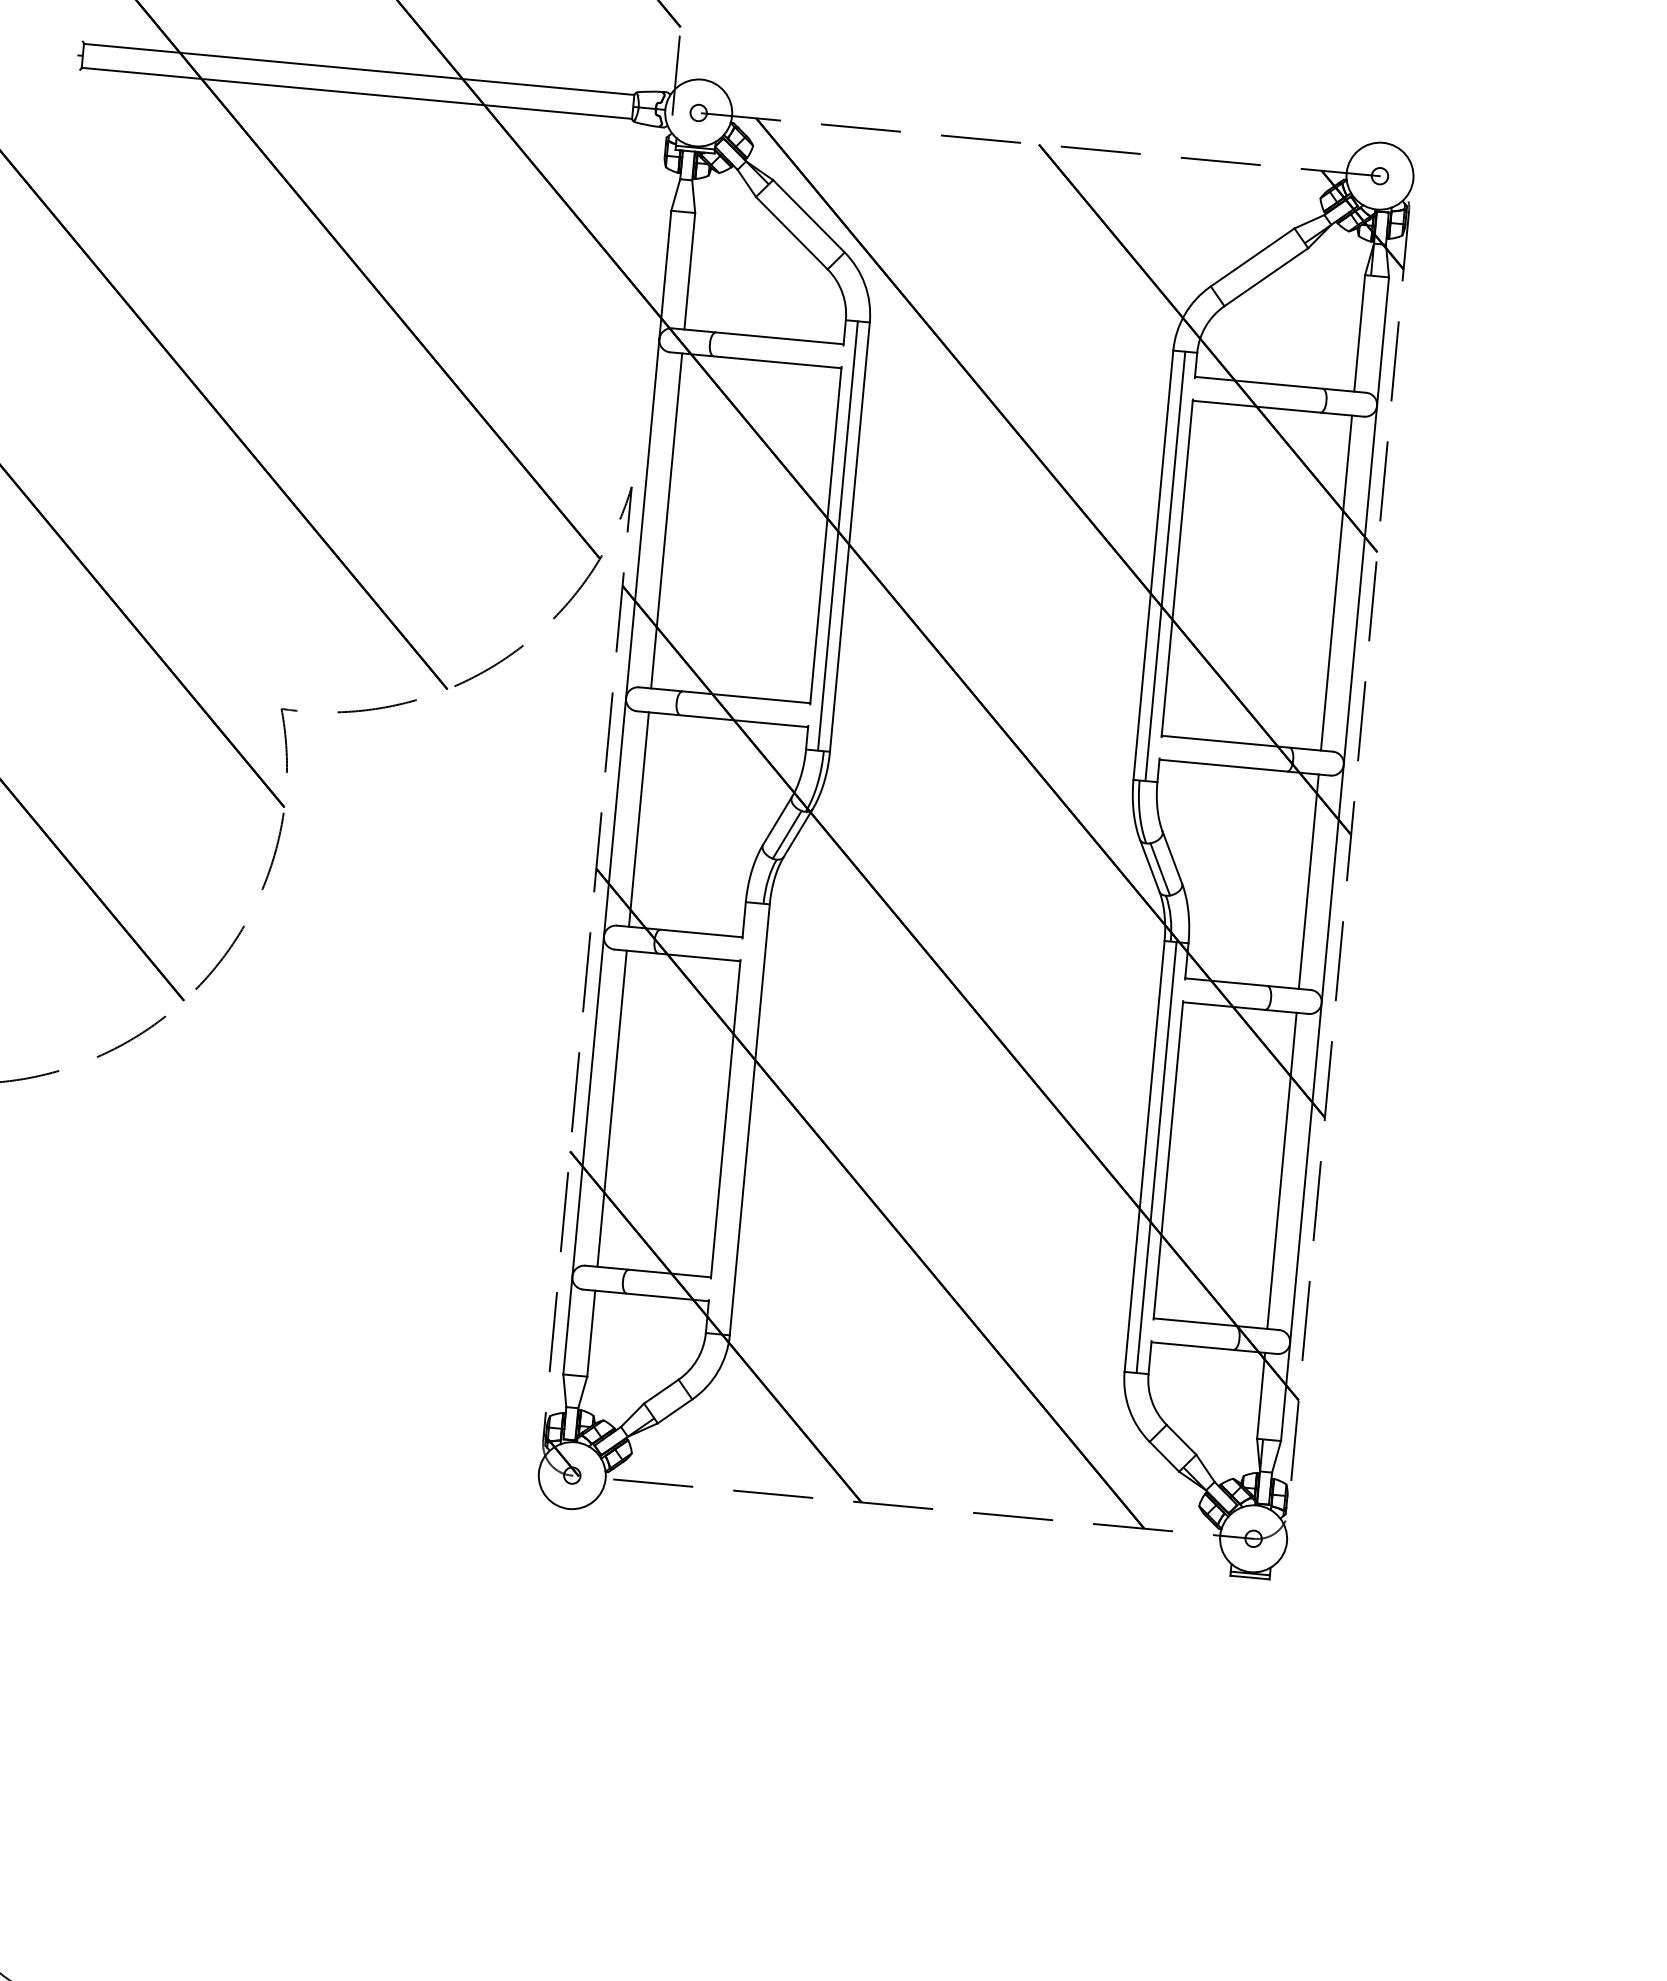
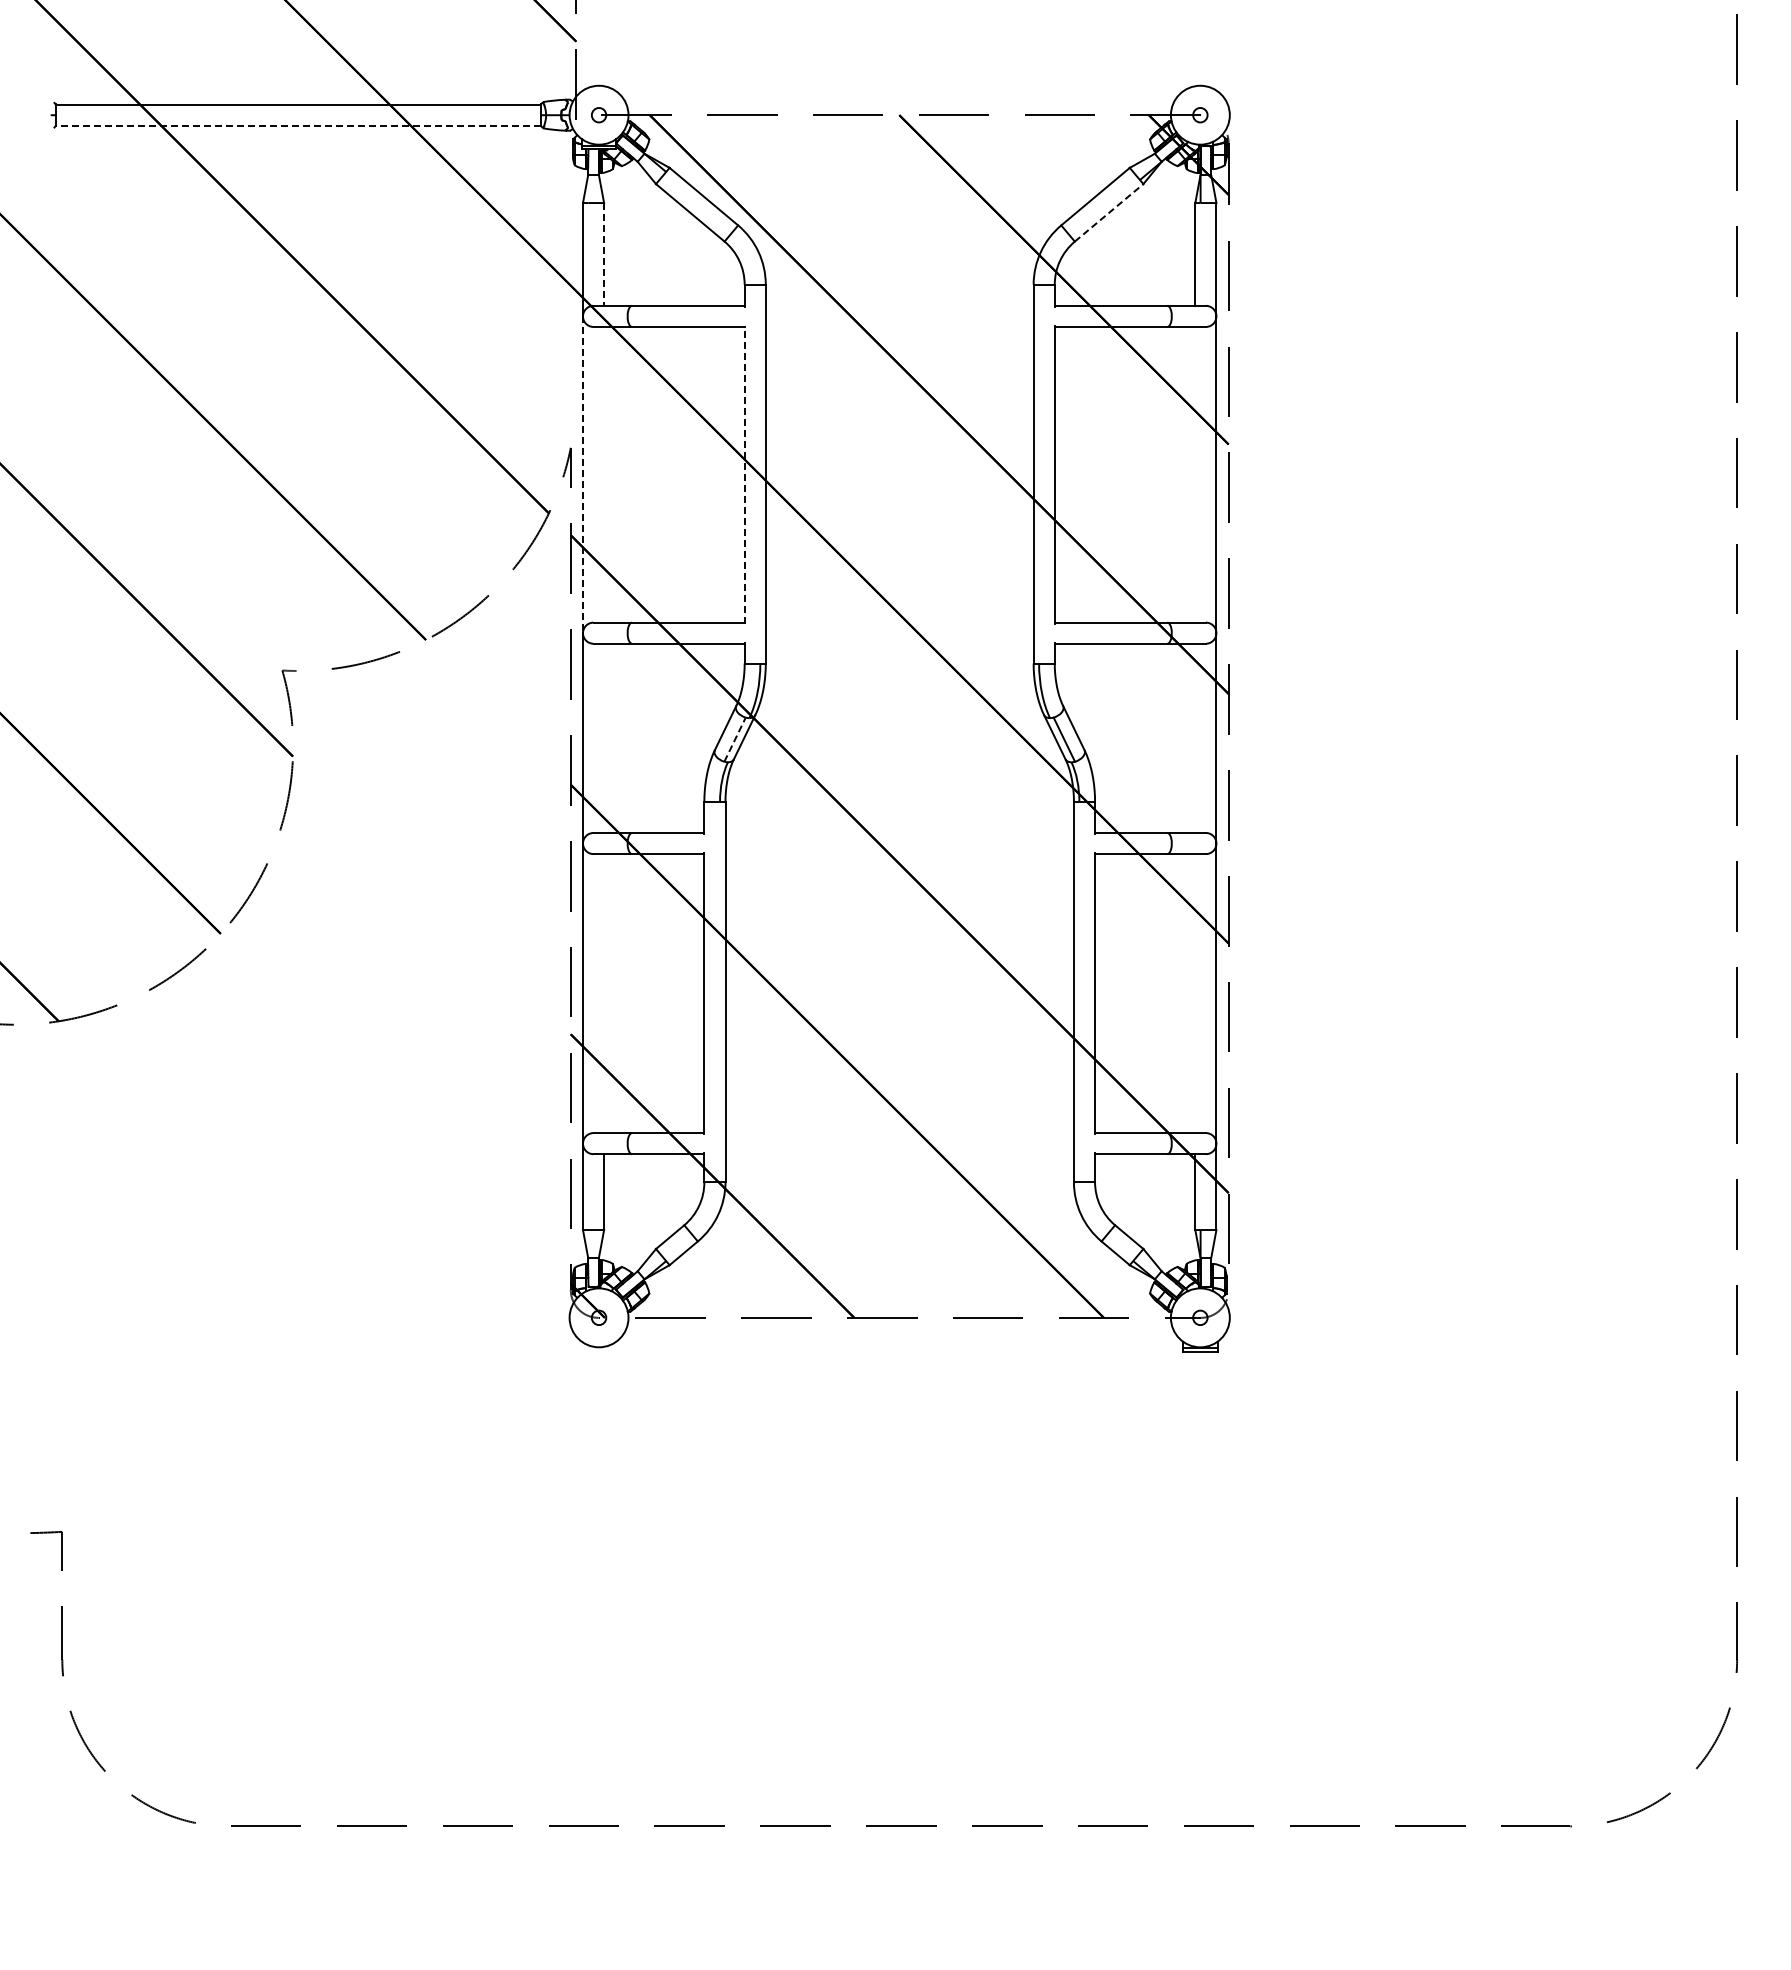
line: (357, 93) -> (298, 125), solid -> dashed
line: (690, 271) -> (604, 254), solid -> dashed
line: (1266, 276) -> (1109, 212), solid -> dashed
line: (643, 519) -> (583, 475), solid -> dashed
line: (667, 520) -> (604, 474), removed
line: (825, 535) -> (744, 474), solid -> dashed
line: (838, 535) -> (755, 473), removed
line: (1165, 565) -> (1044, 473), removed
line: (1336, 582) -> (1195, 474), removed
line: (639, 818) -> (604, 737), removed
line: (787, 834) -> (735, 739), solid -> dashed
line: (1309, 880) -> (1195, 737), removed
line: (612, 1108) -> (604, 993), removed
line: (1156, 1156) -> (1084, 991), removed
line: (1282, 1170) -> (1195, 993), removed

